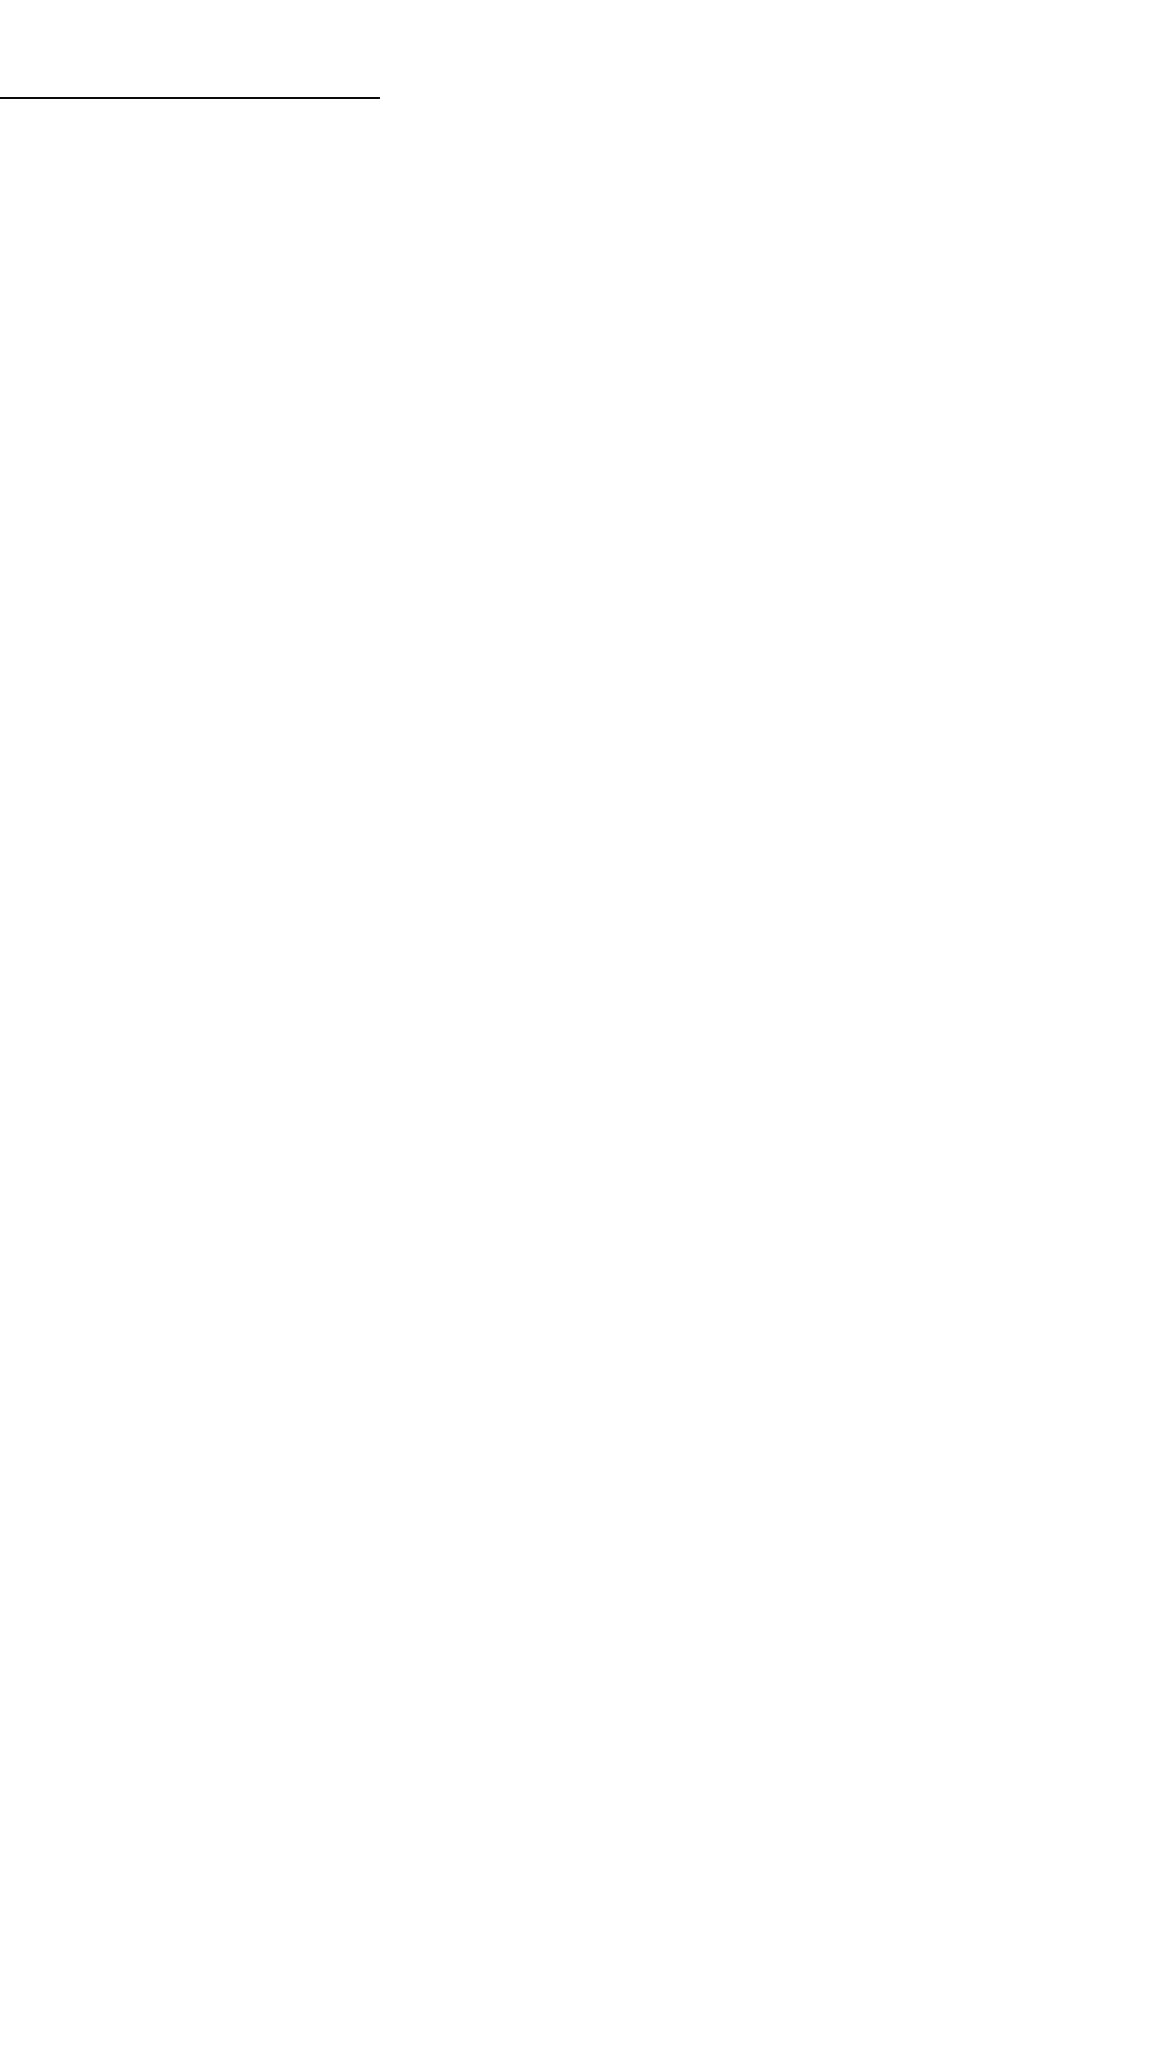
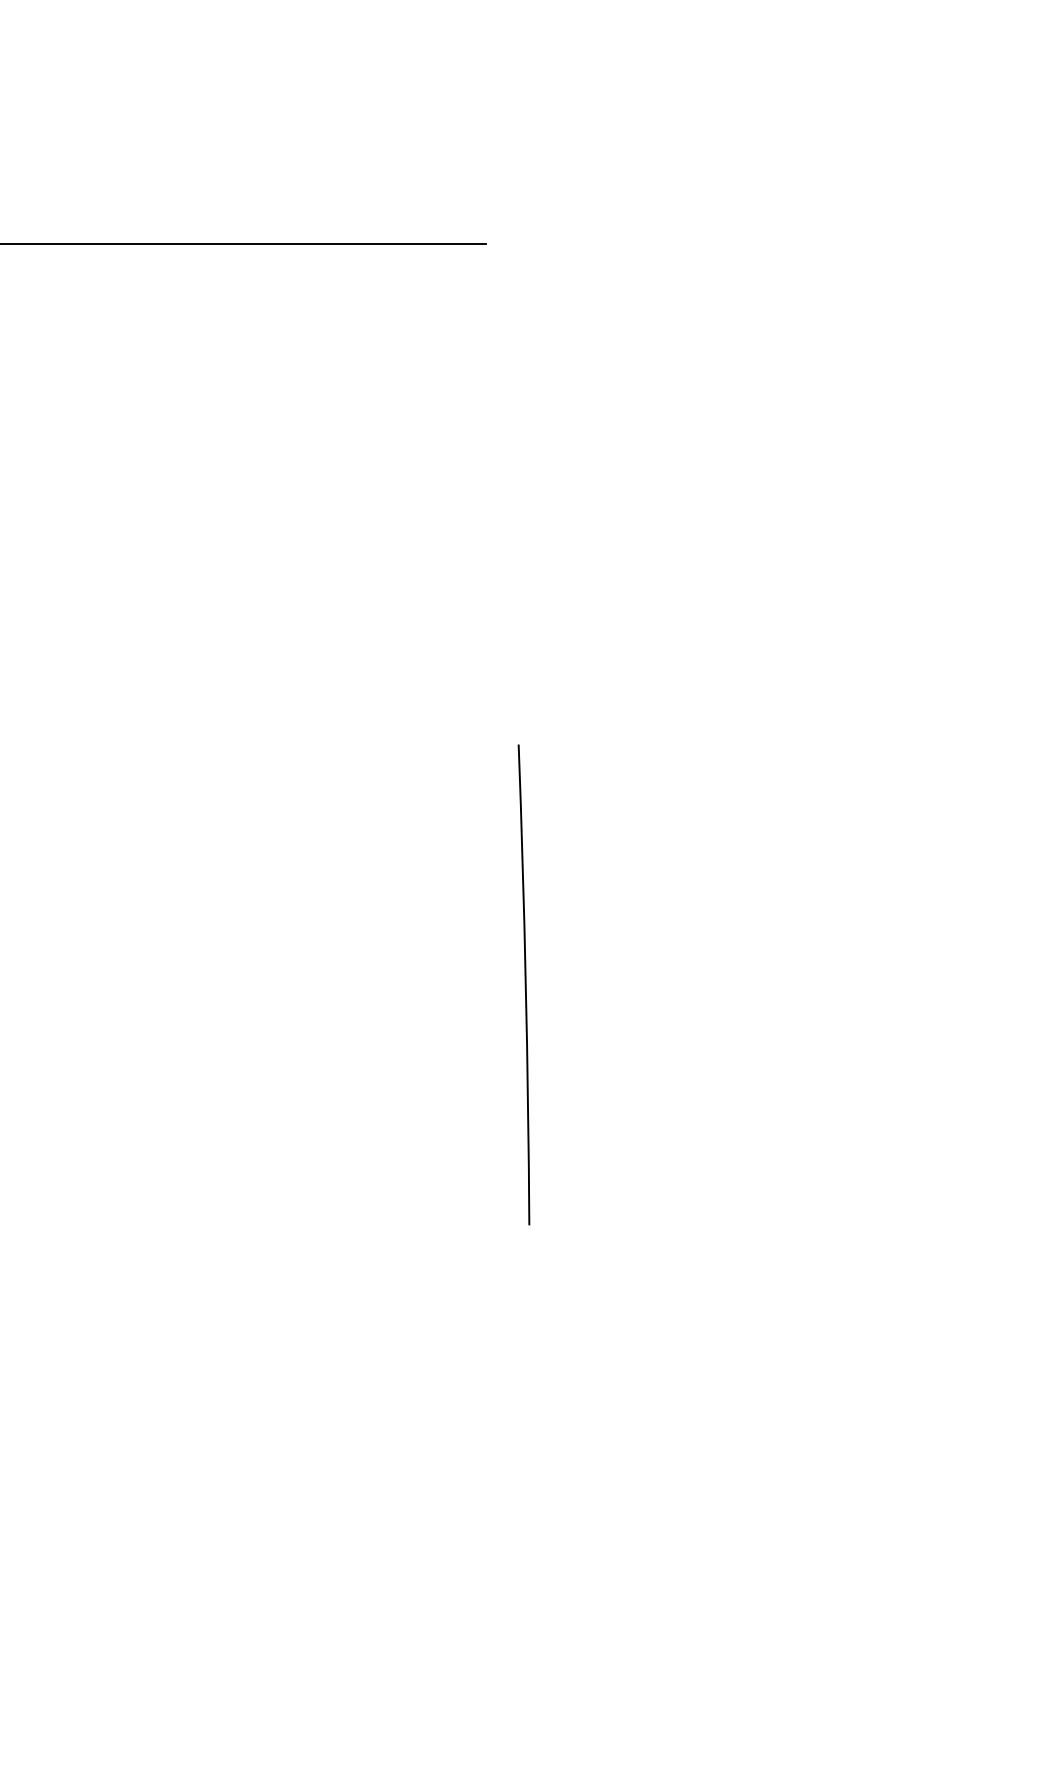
arc: (428, 1056) -> (524, 984), added

